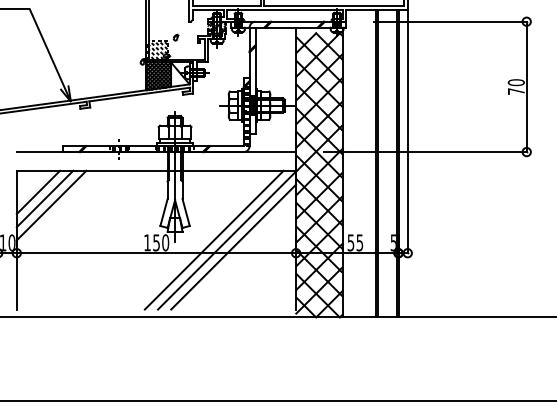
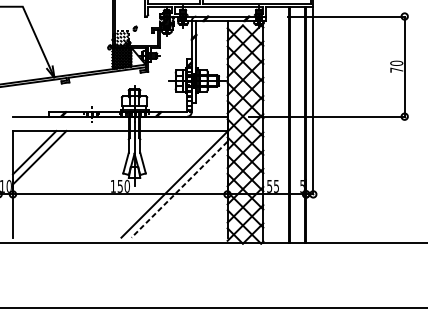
line: (38, 192) -> (29, 147), removed
line: (213, 239) -> (164, 183), removed
line: (233, 247) -> (179, 190), solid -> dashed

